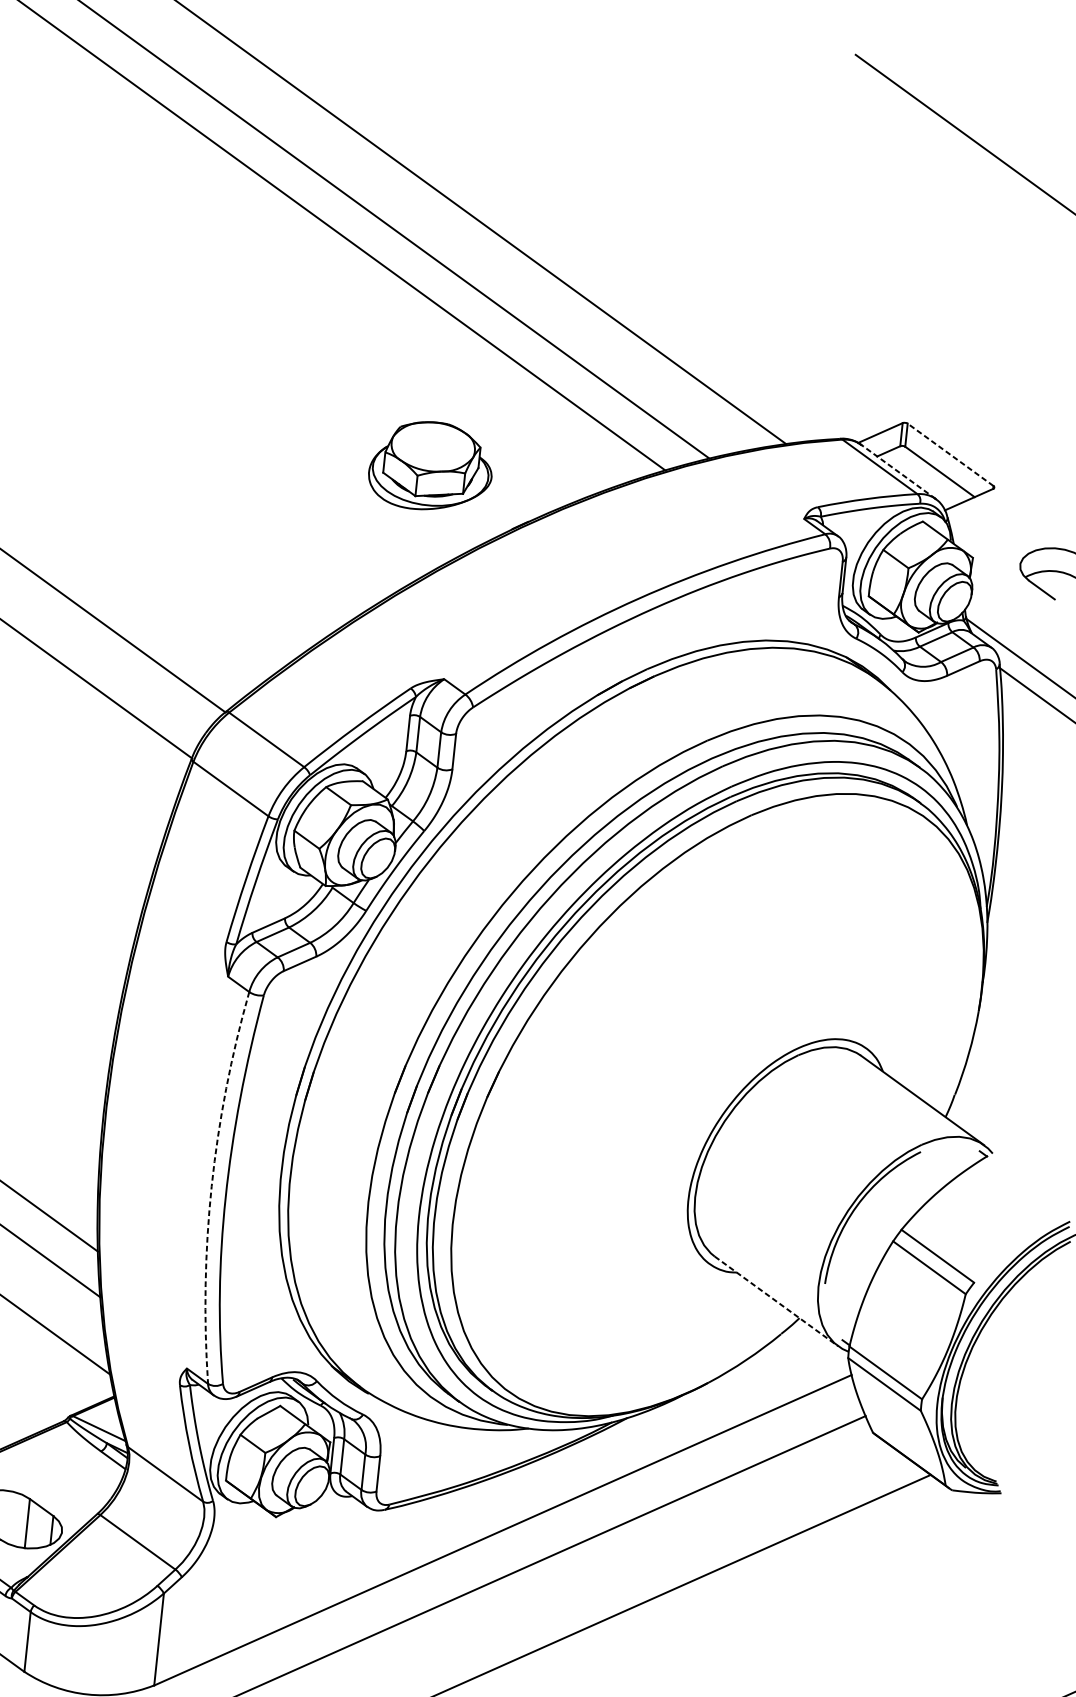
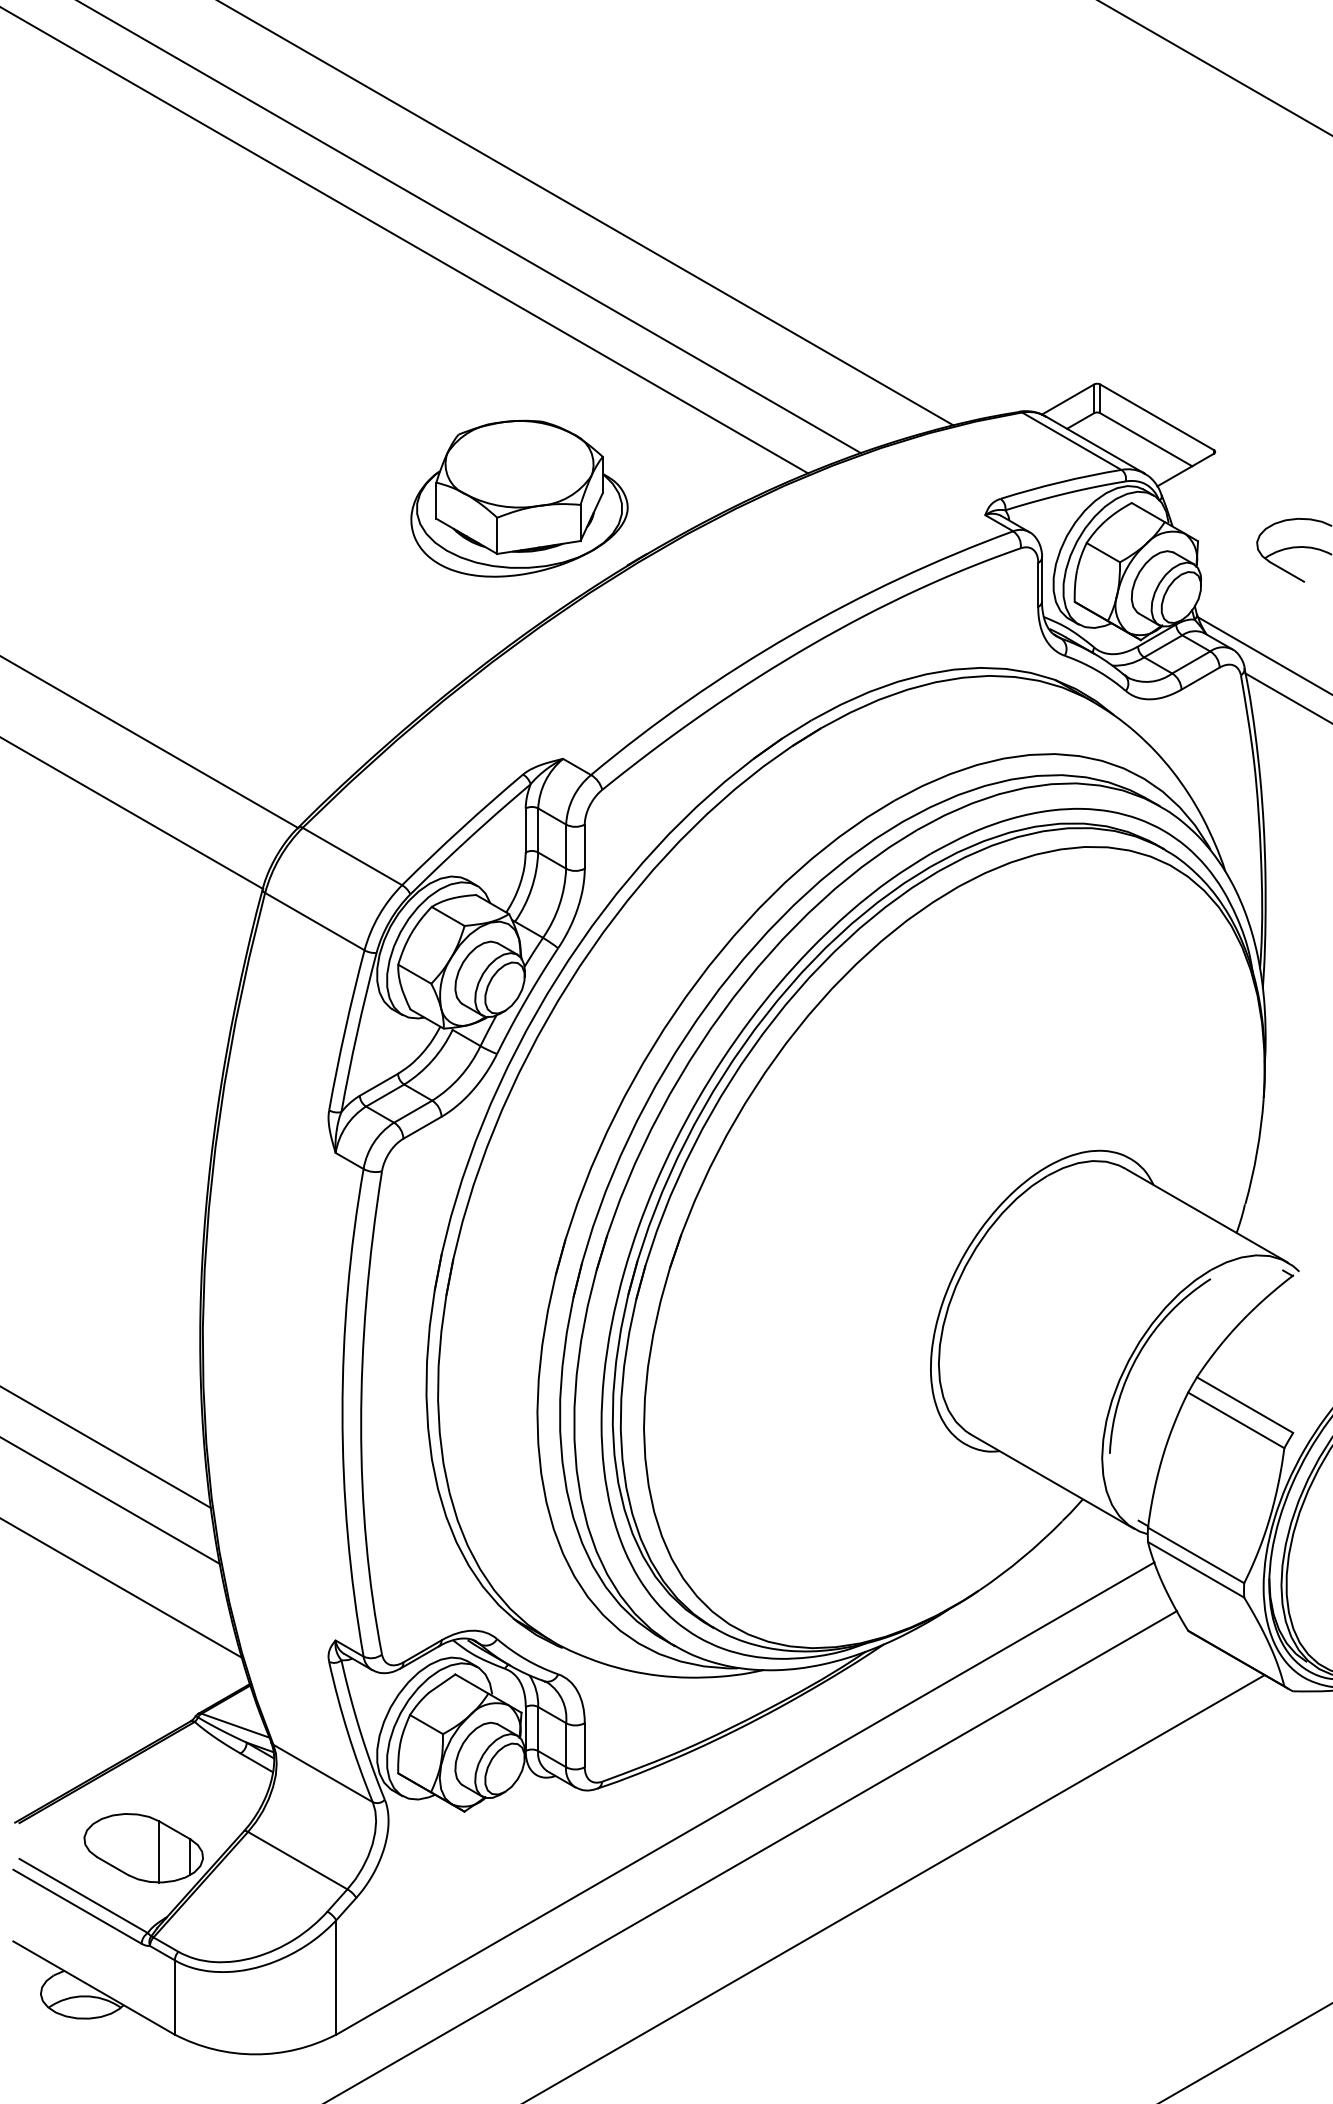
line: (950, 455) -> (1157, 417), dashed -> solid
part: (431, 466) -> (519, 498), size x1.43
line: (897, 471) -> (1094, 444), dashed -> solid
arc: (211, 1185) -> (342, 1412), dashed -> solid
line: (776, 1301) -> (1052, 1481), dashed -> solid

